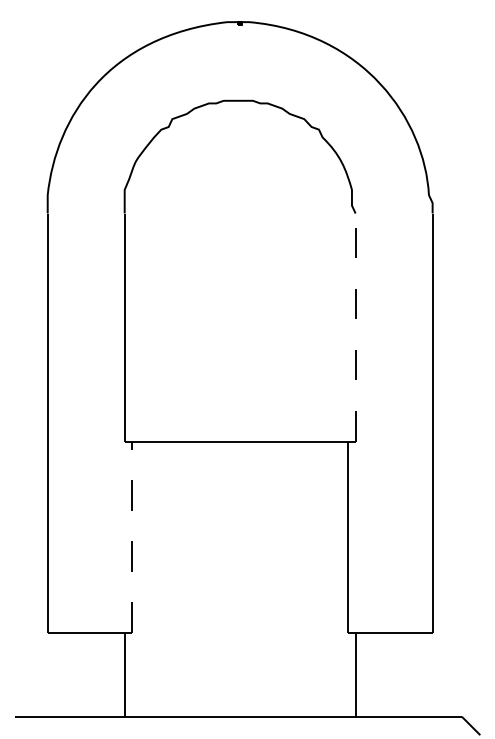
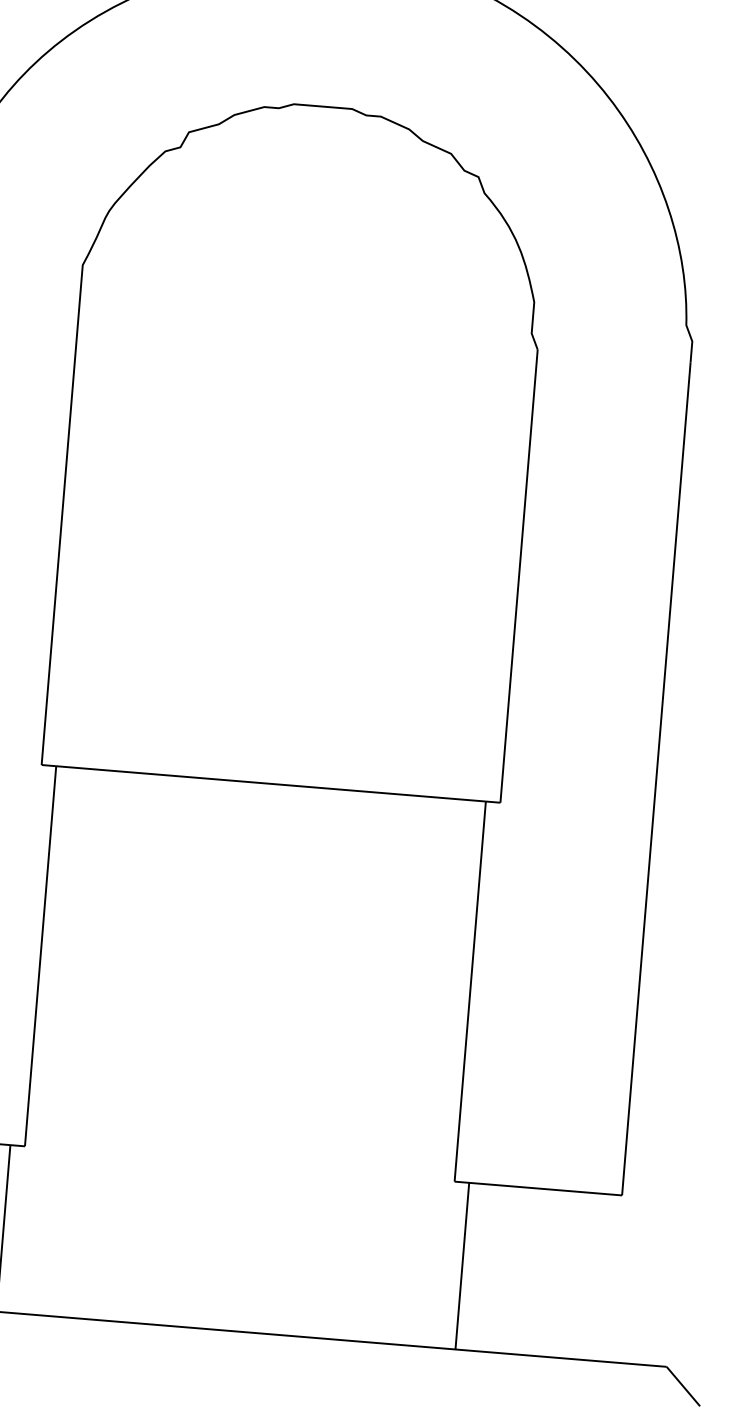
line: (355, 327) -> (518, 576), dashed -> solid
line: (132, 537) -> (41, 956), dashed -> solid

